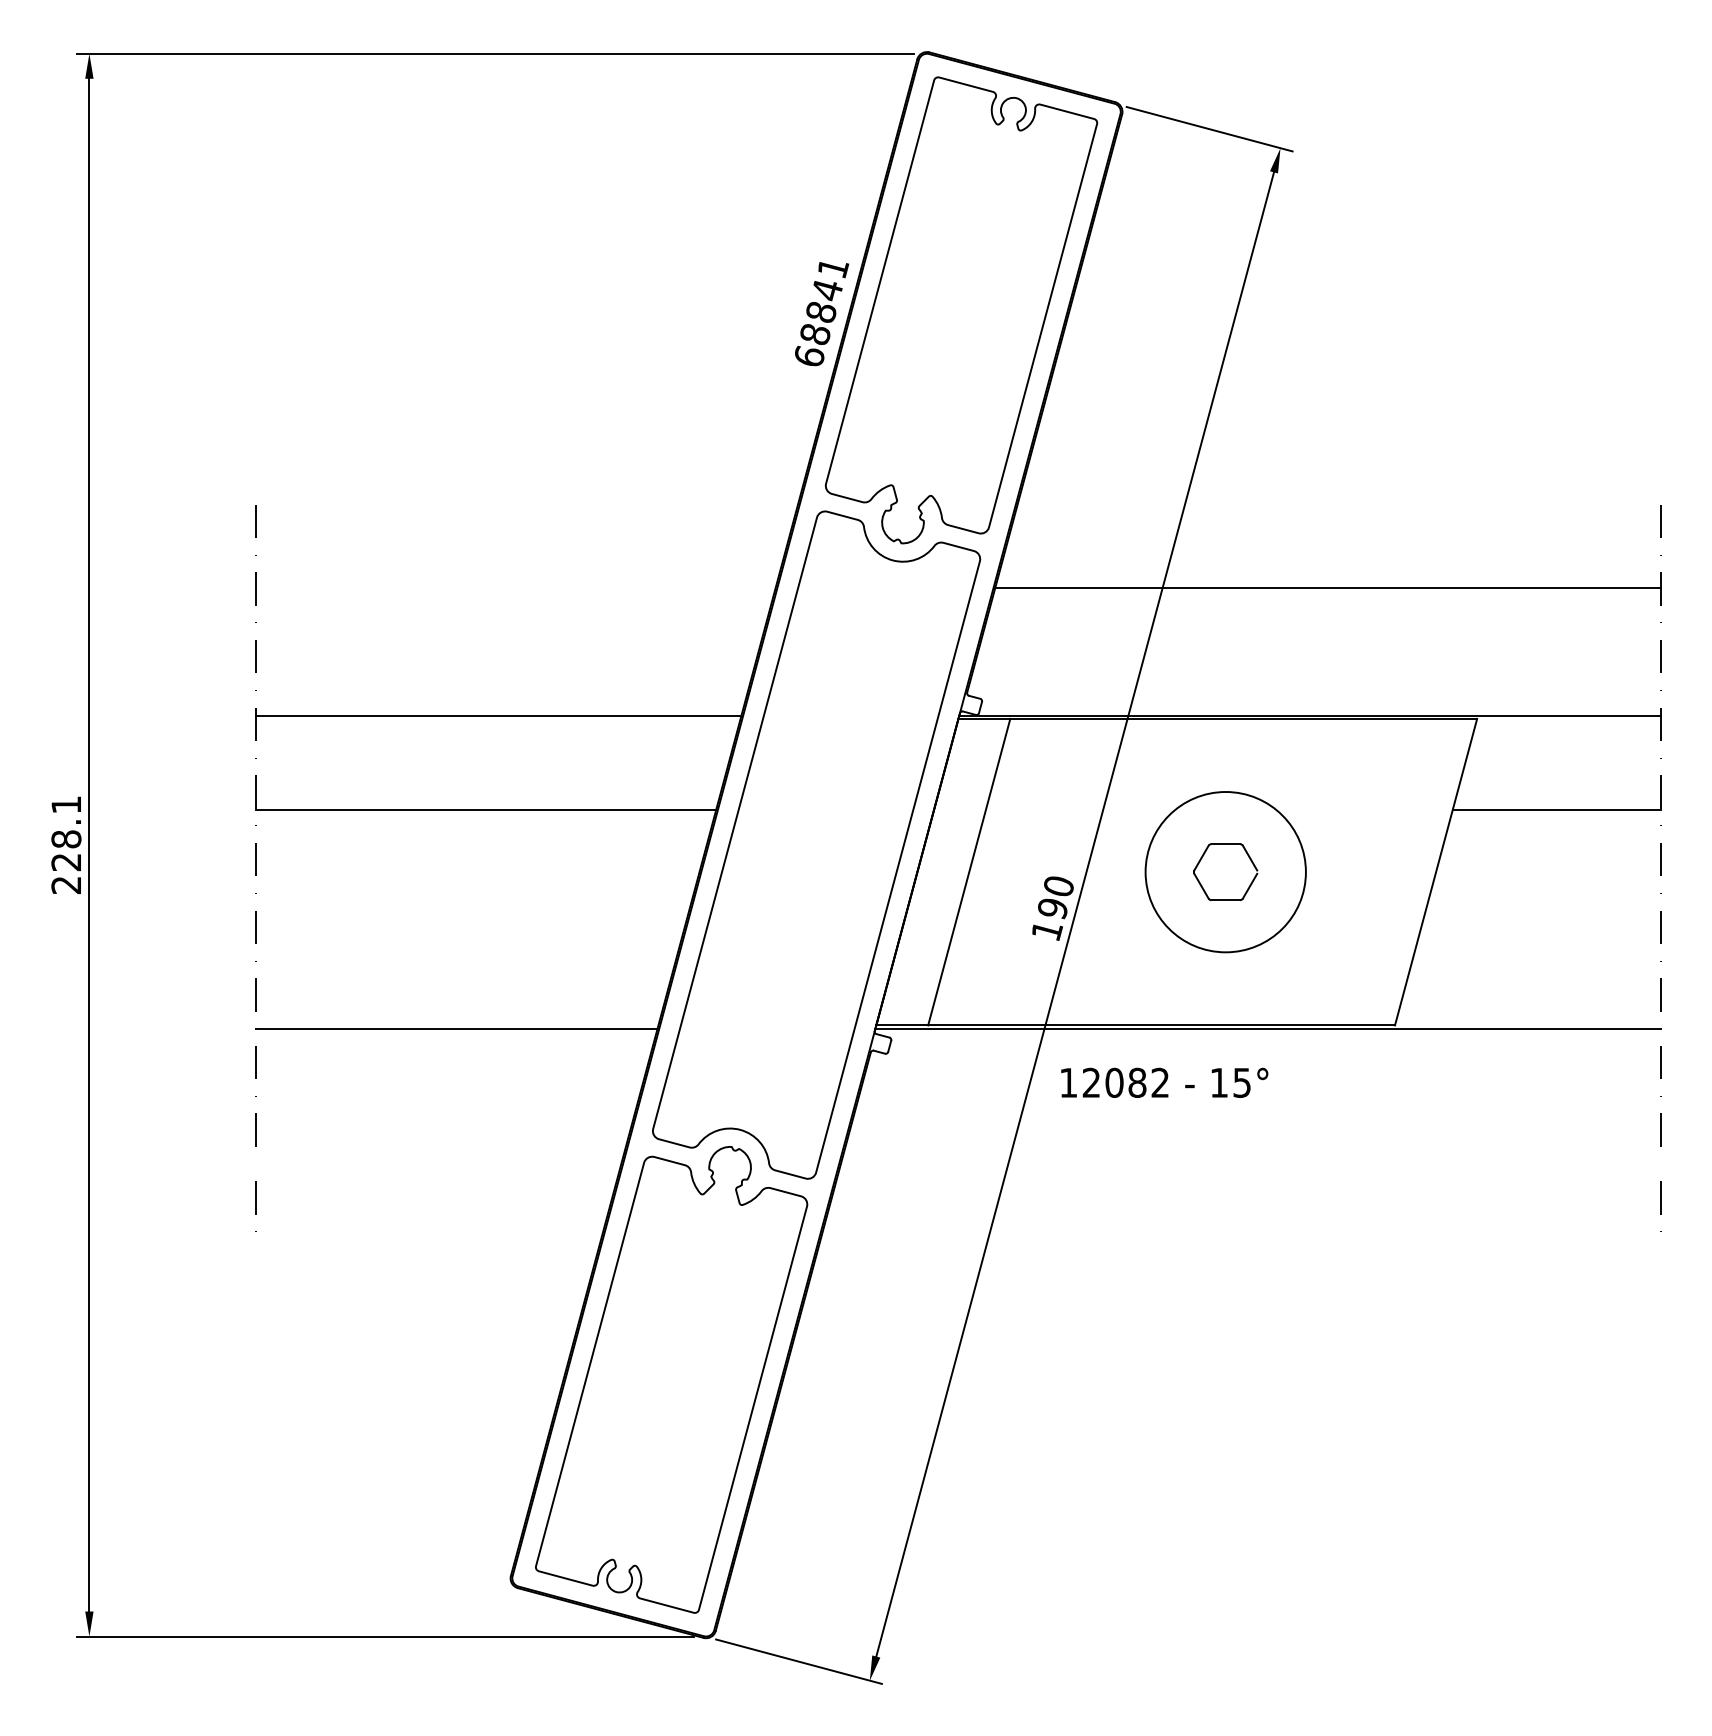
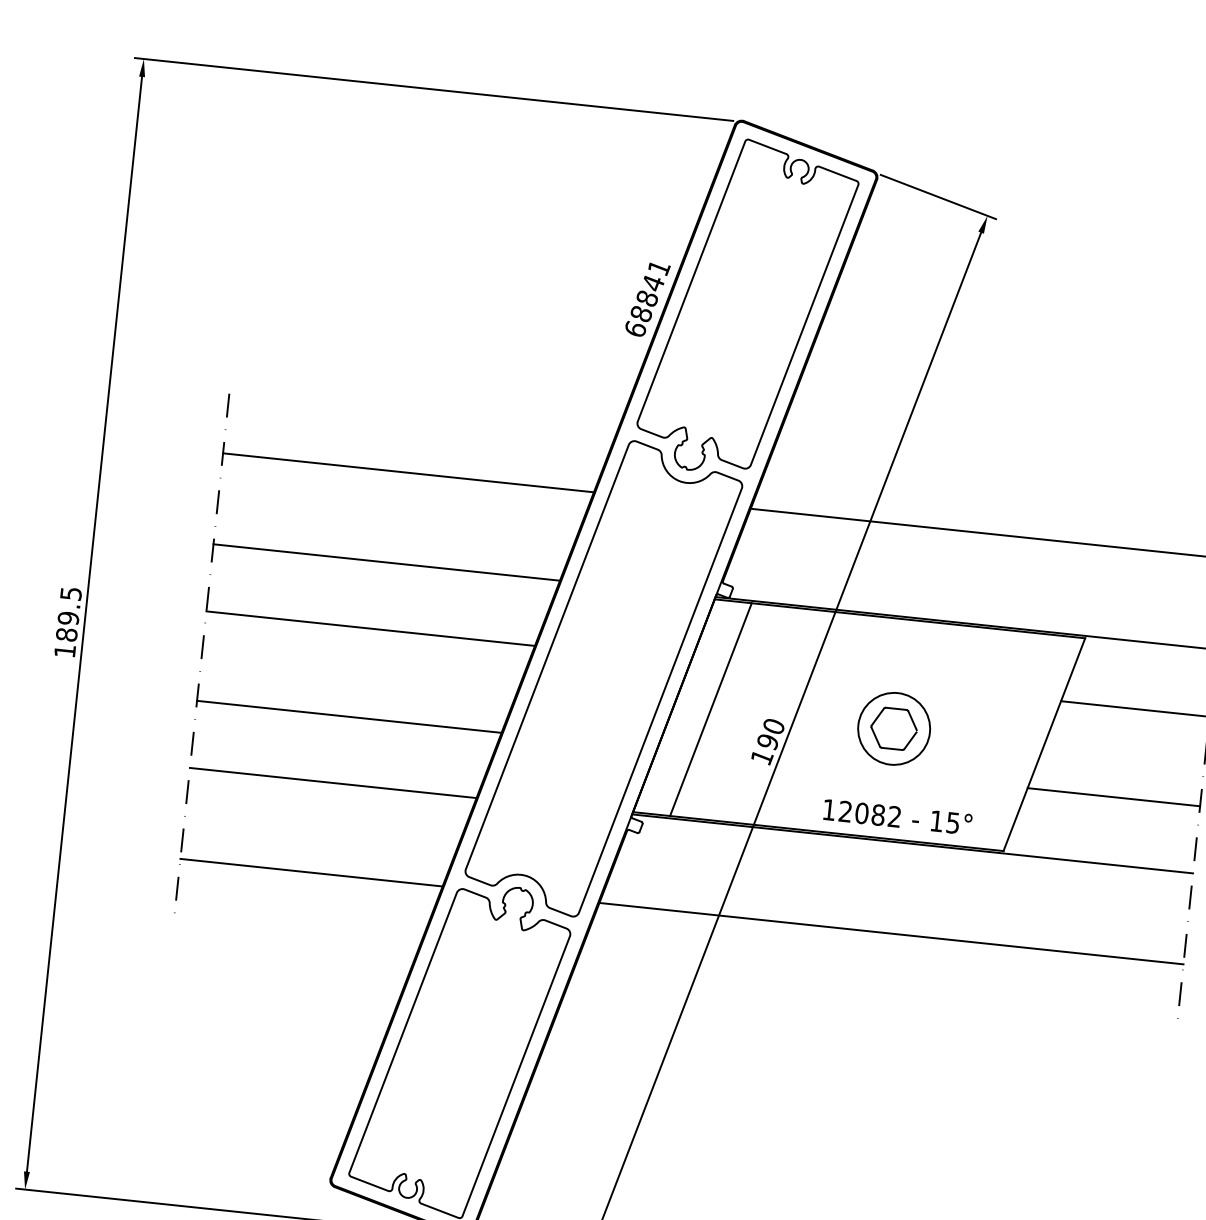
line: (515, 588) -> (408, 472), added
text: (66, 844) -> (68, 622), 228.1 -> 189.5
circle: (1225, 872) -> (893, 729), size x0.62
line: (469, 934) -> (349, 716), added
line: (1539, 934) -> (1113, 796), added
text: (1164, 1082) -> (897, 816), moved
line: (439, 1156) -> (311, 872), added
line: (1251, 1156) -> (891, 933), added

